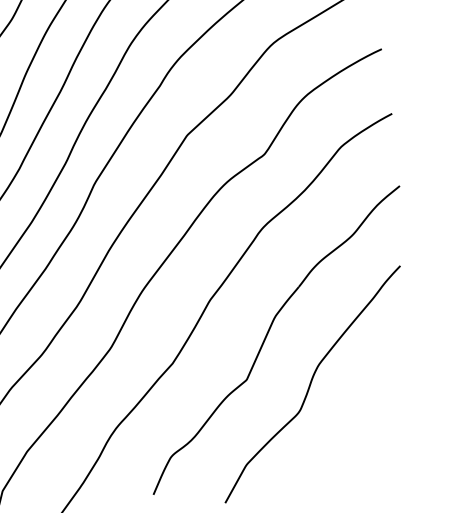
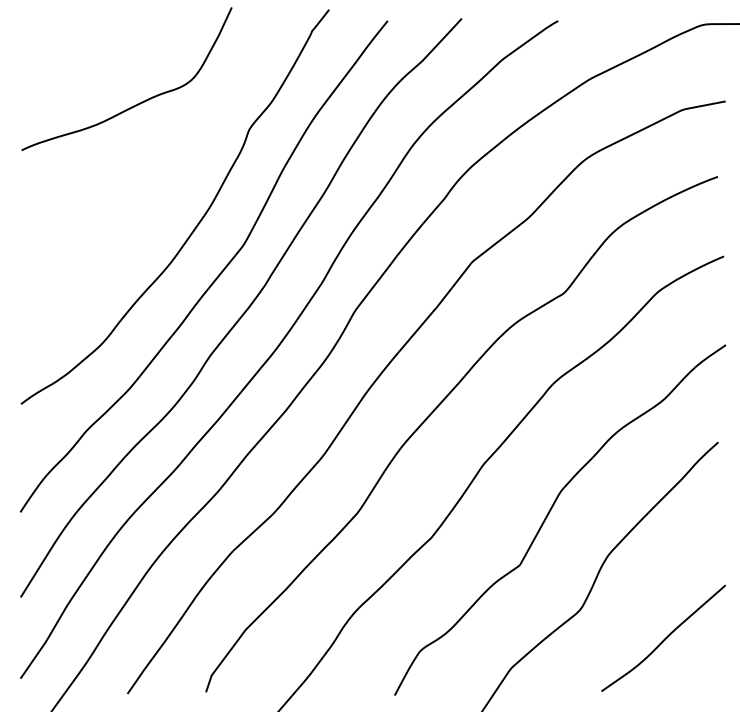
curve: (369, 429) -> (664, 638), added

